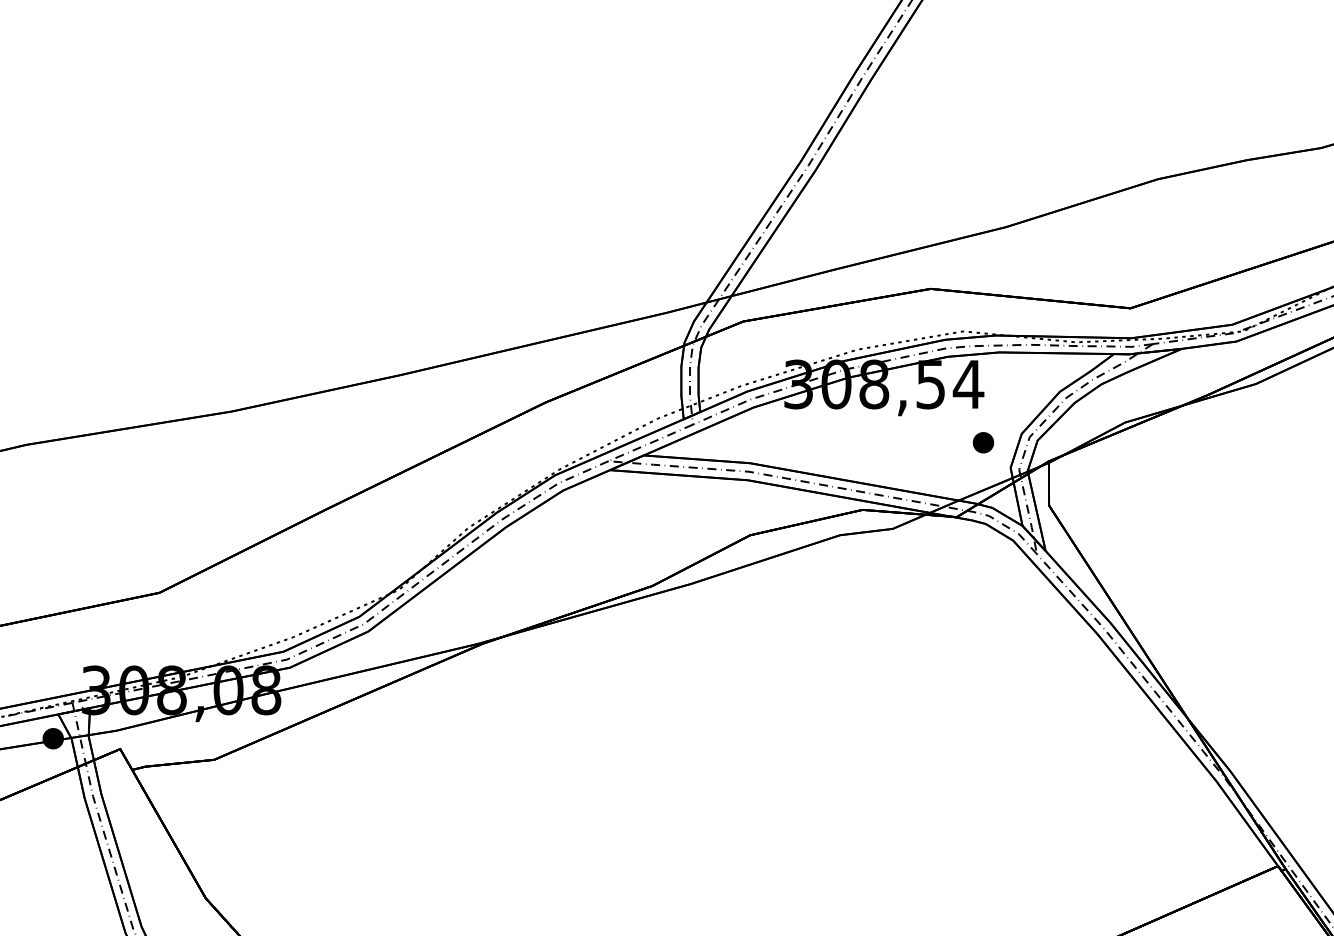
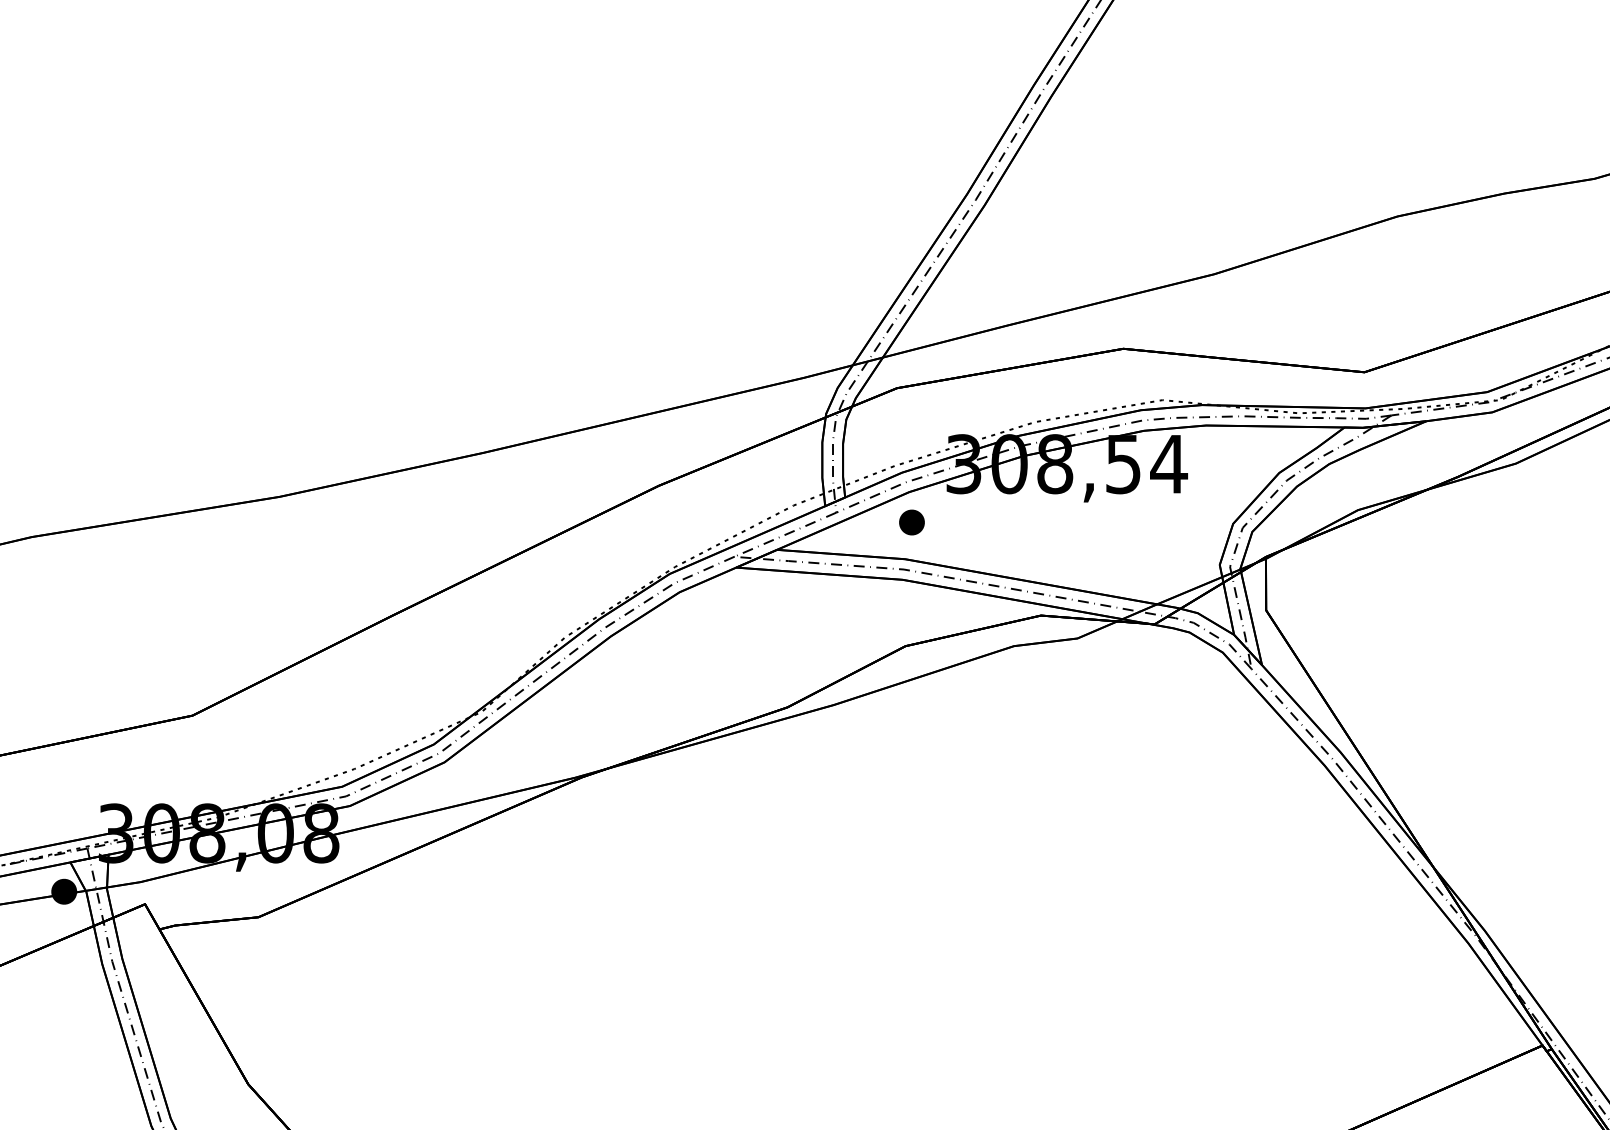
part: (983, 442) -> (911, 522), moved

